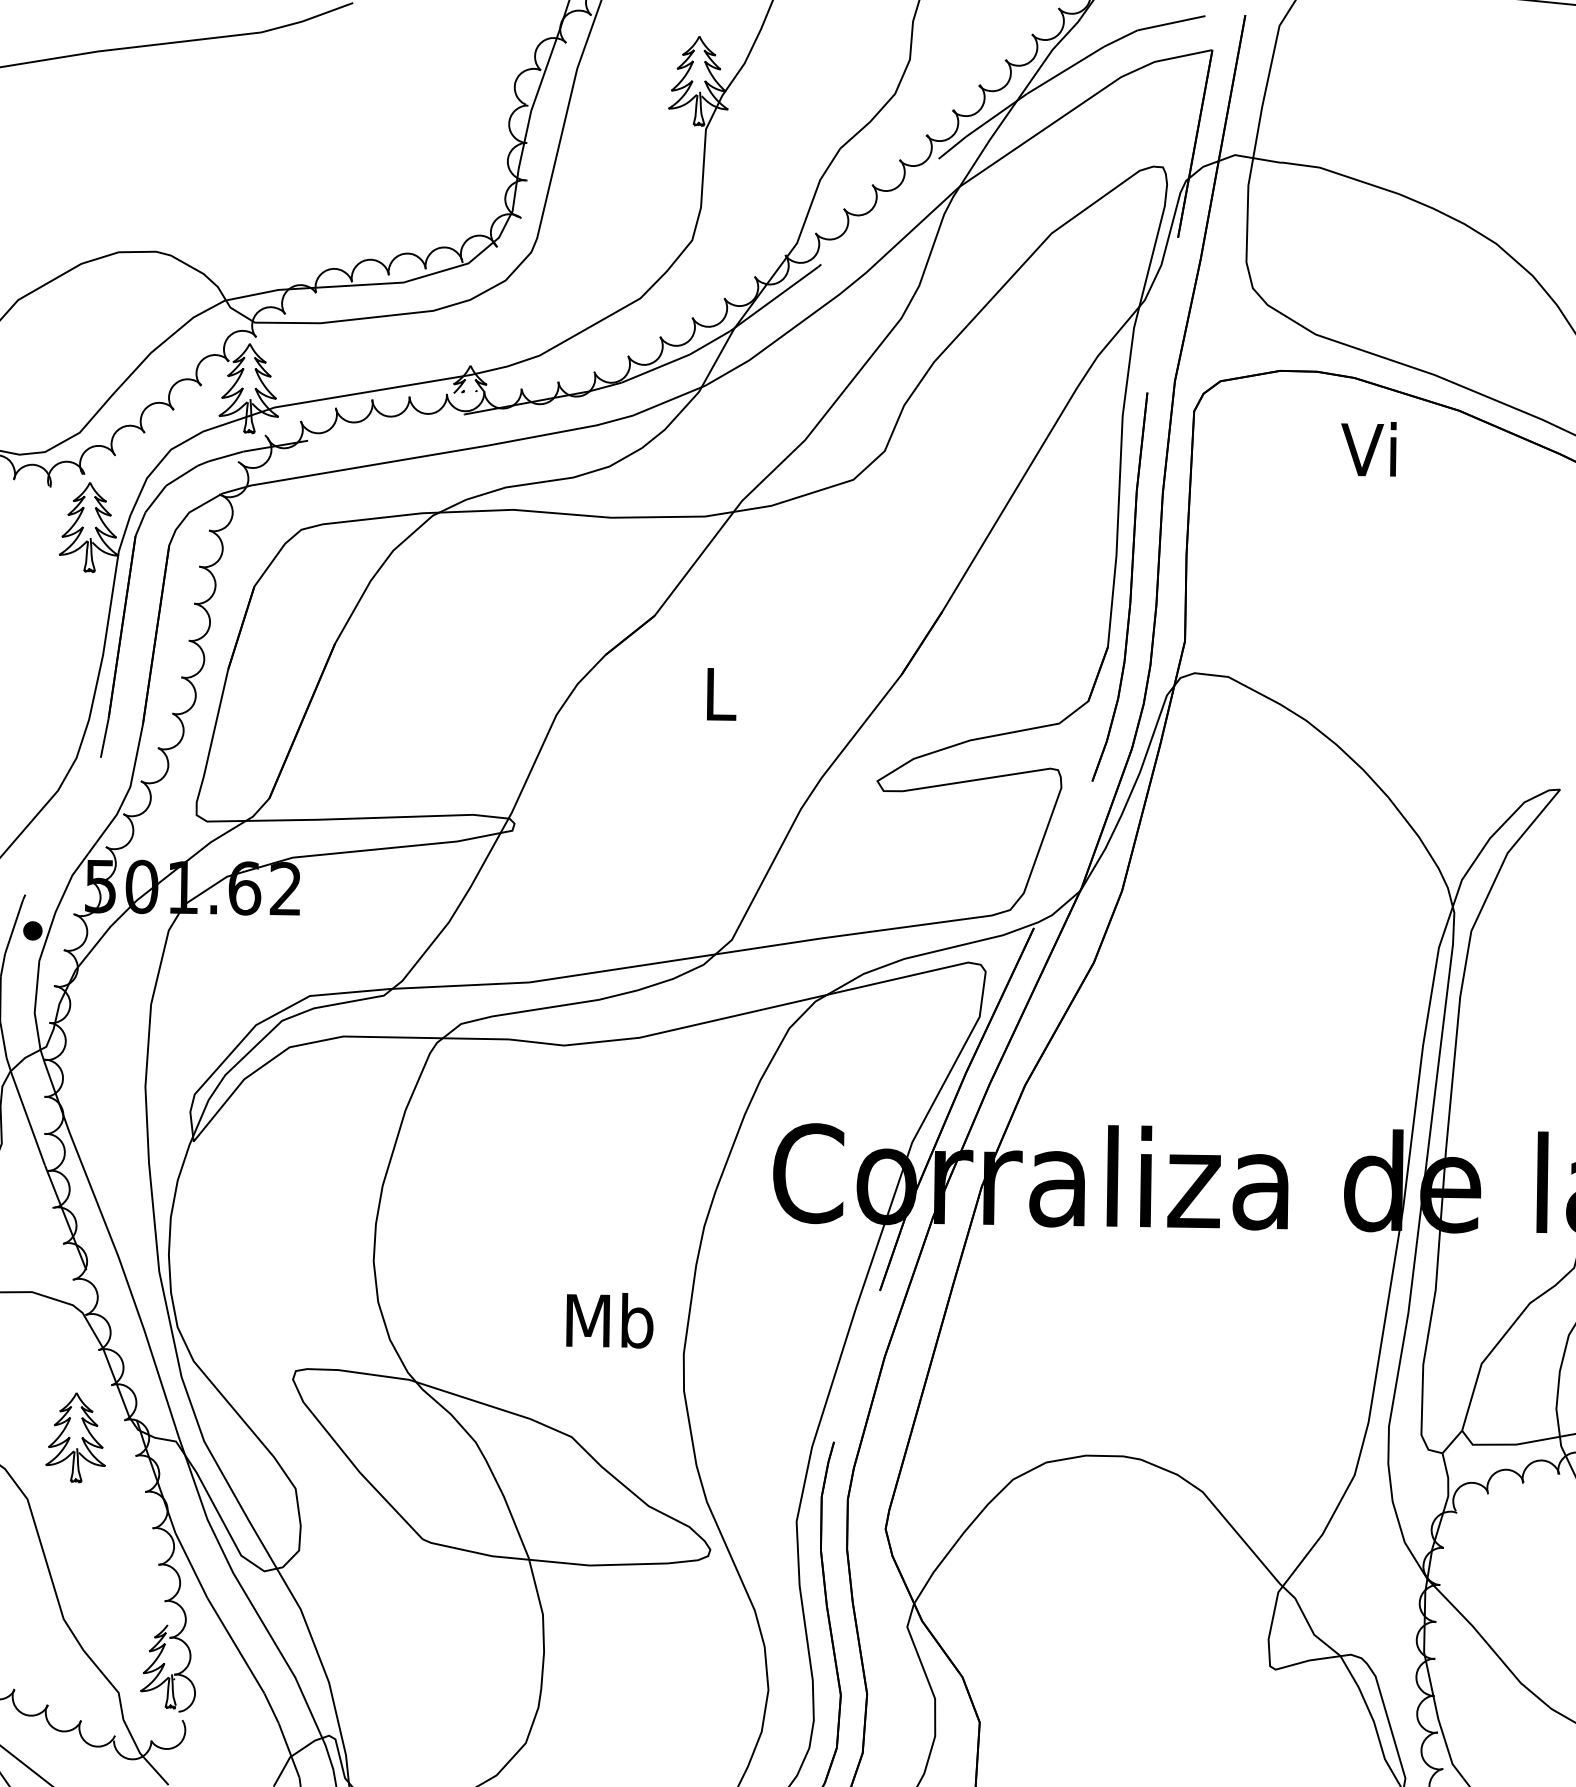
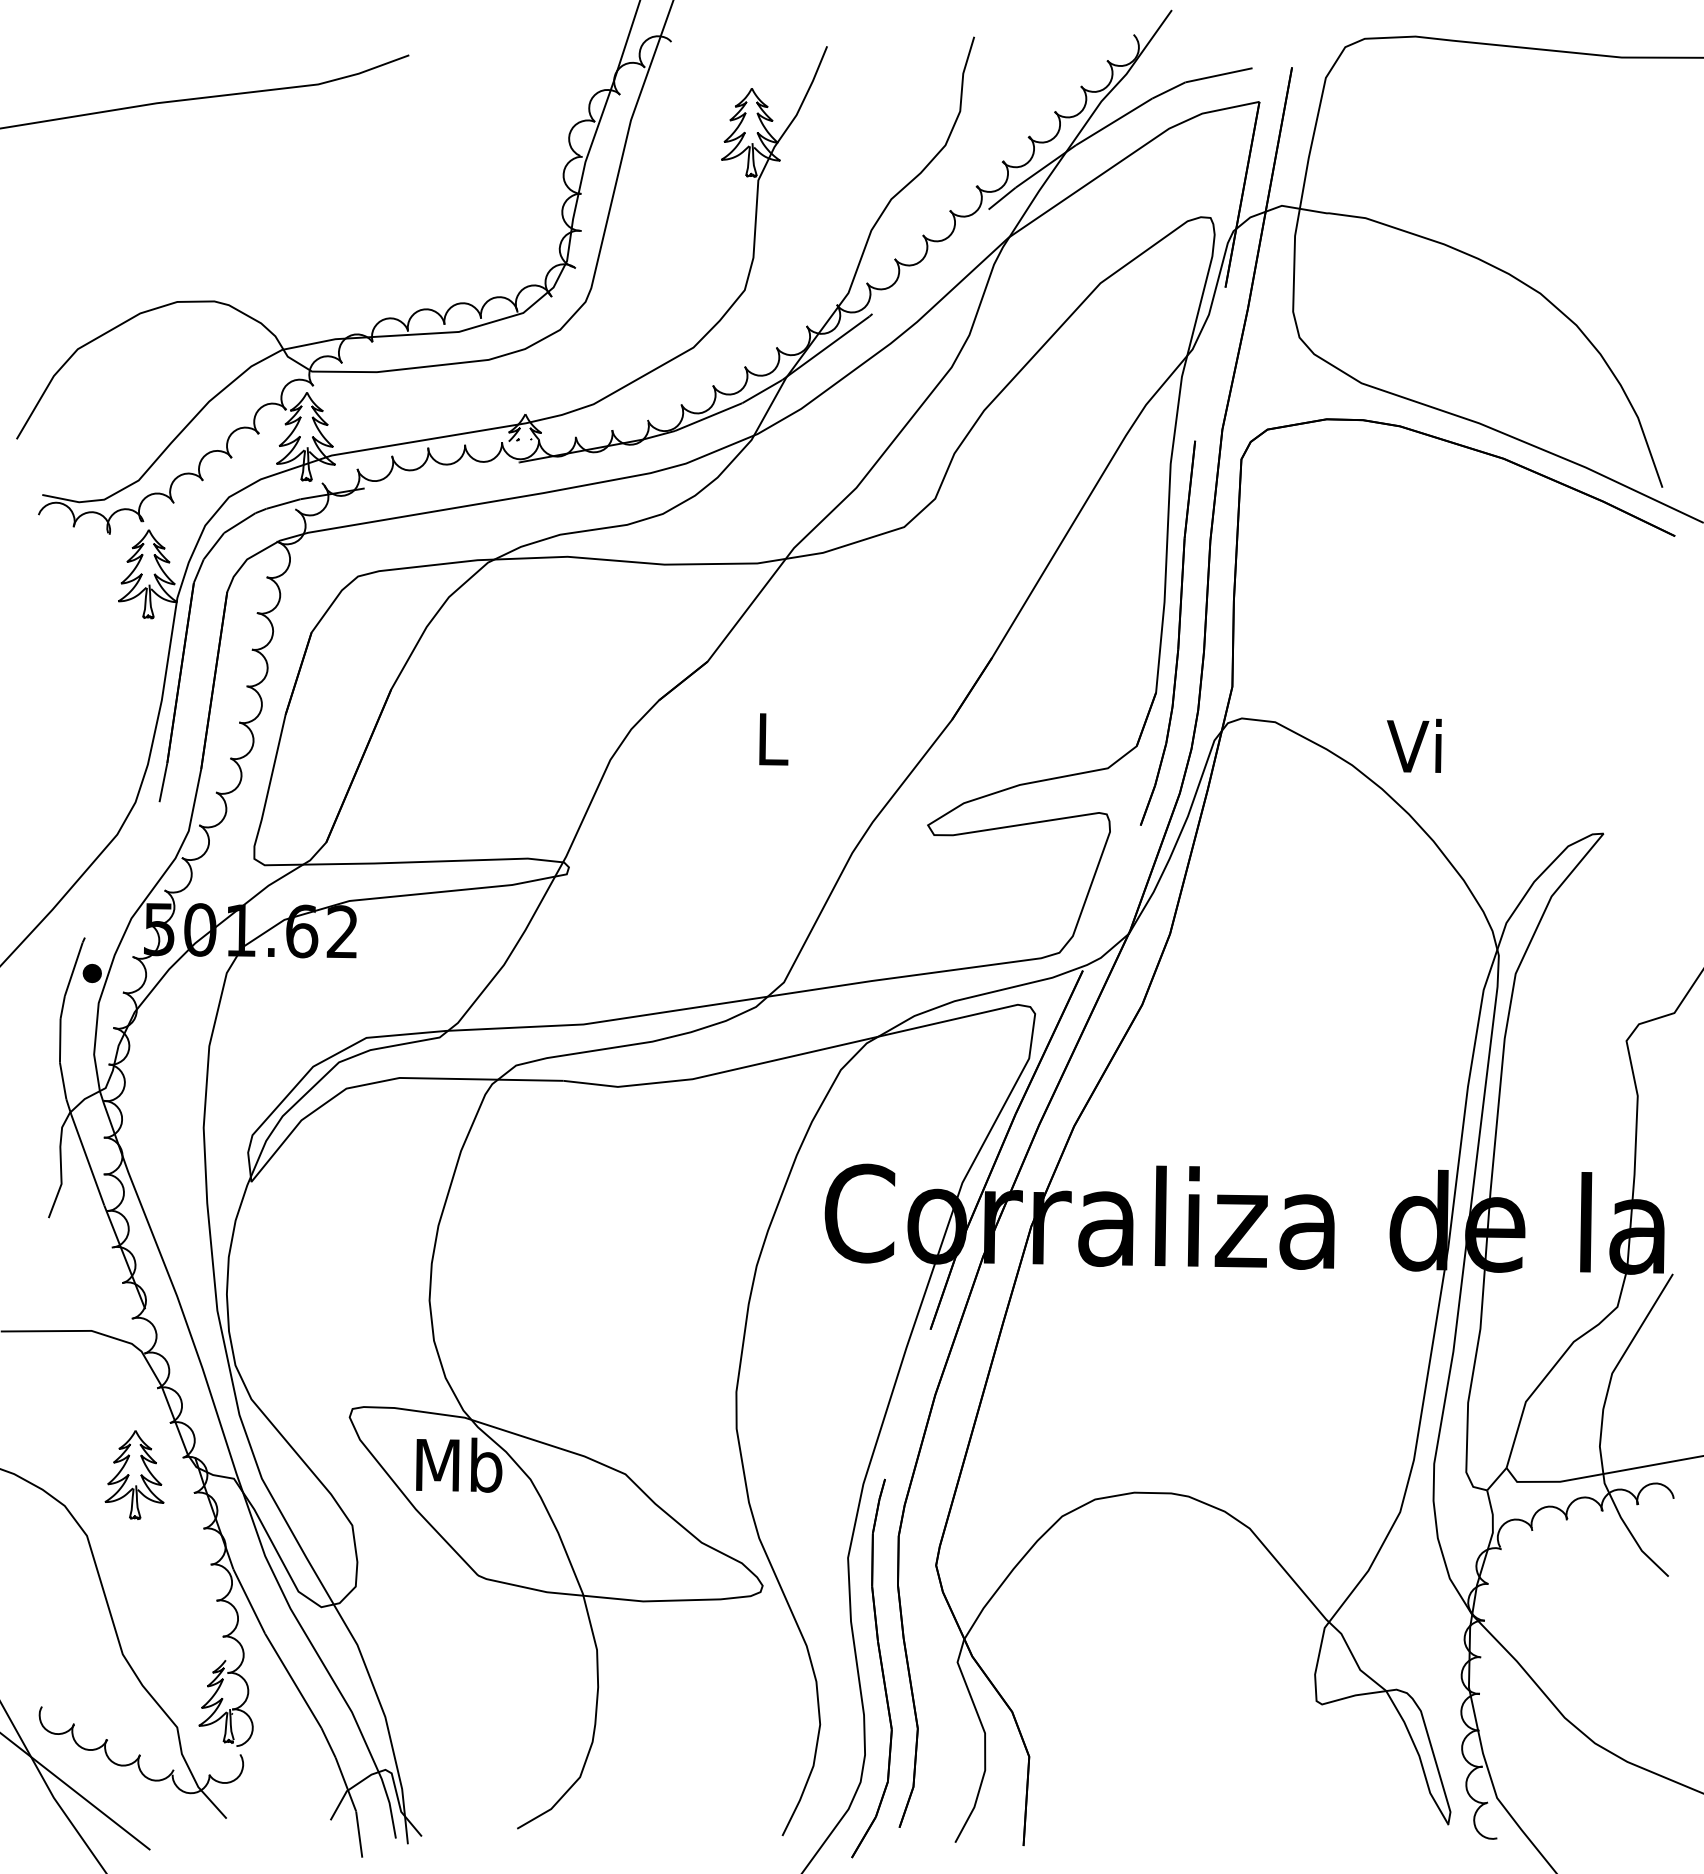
text: (1369, 448) -> (1414, 745), moved
text: (610, 1320) -> (459, 1464), moved

